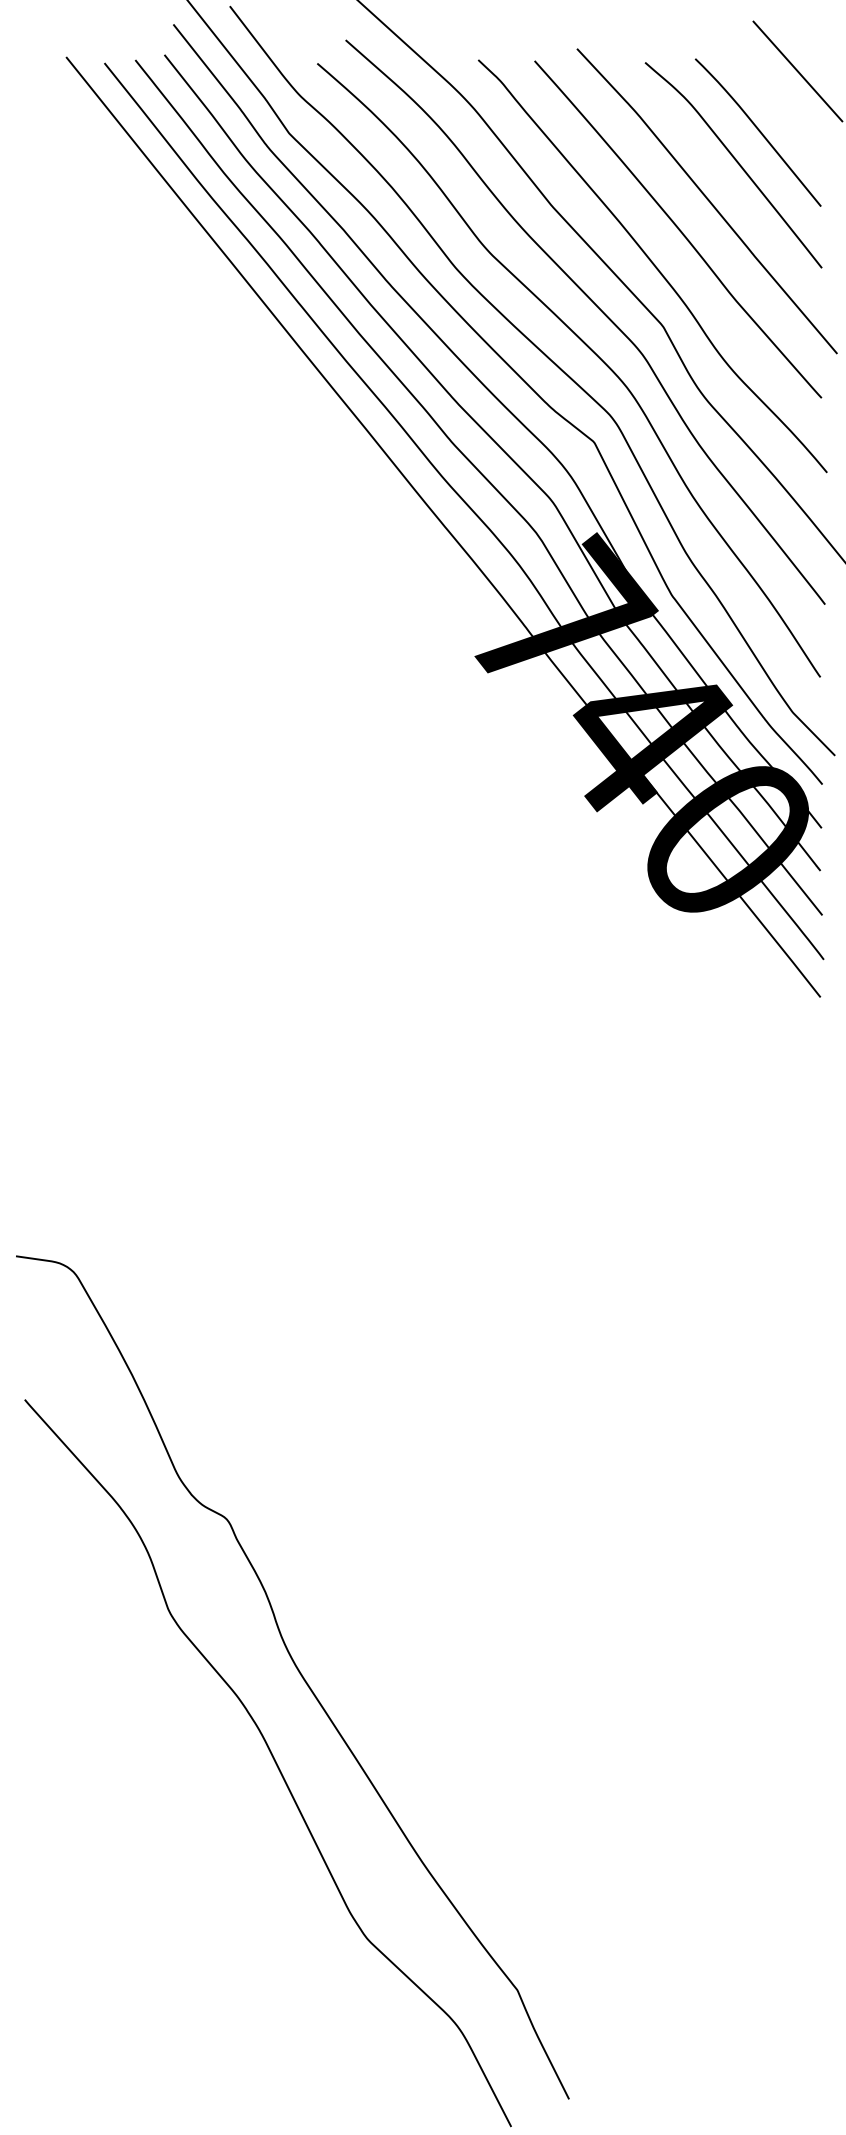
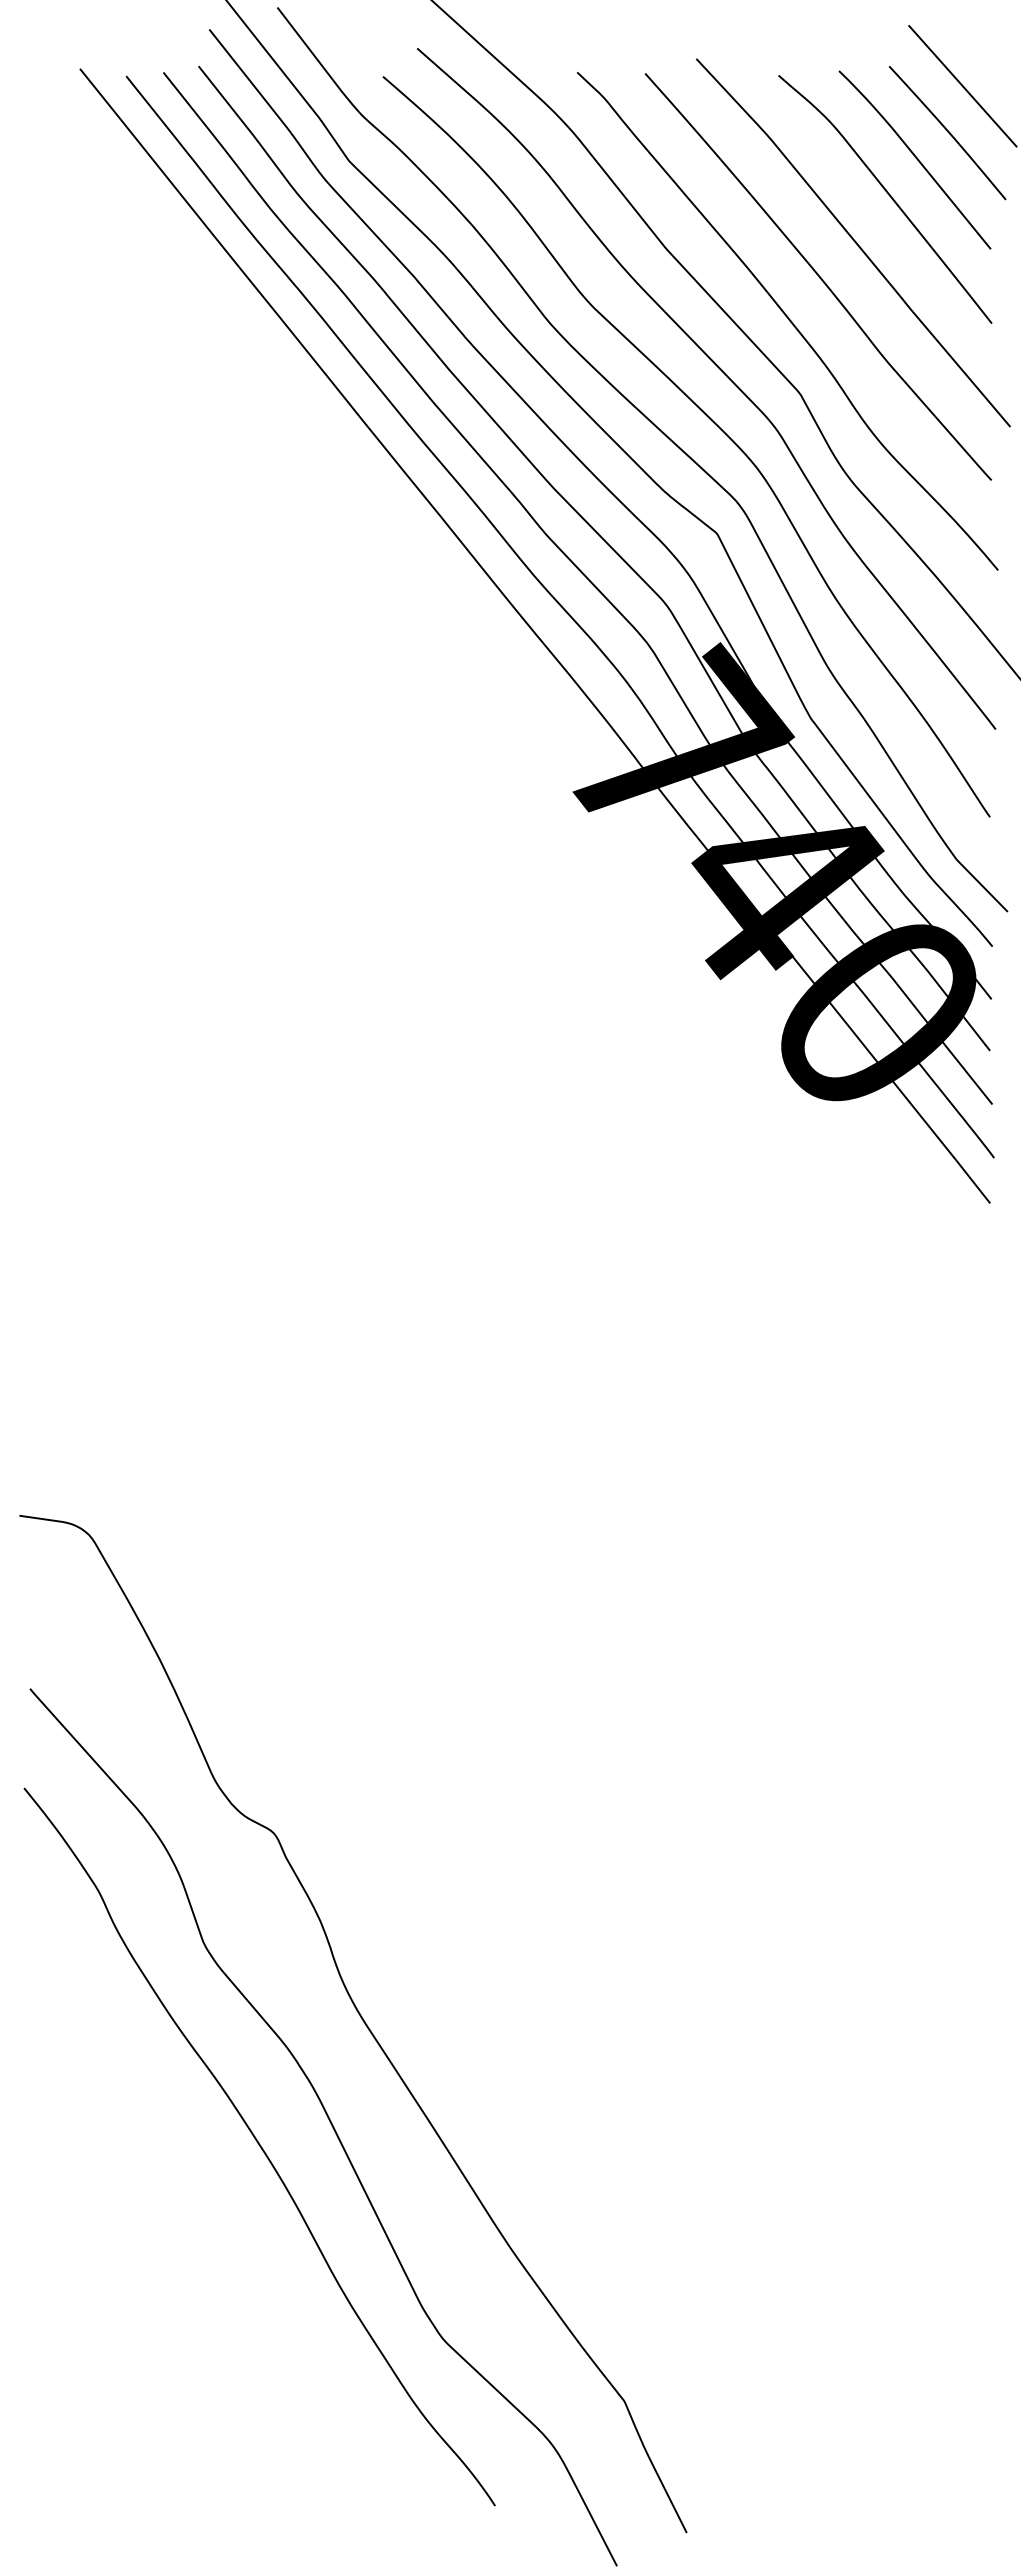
curve: (785, 109) -> (947, 132), added
curve: (214, 1779) -> (259, 2146), added

